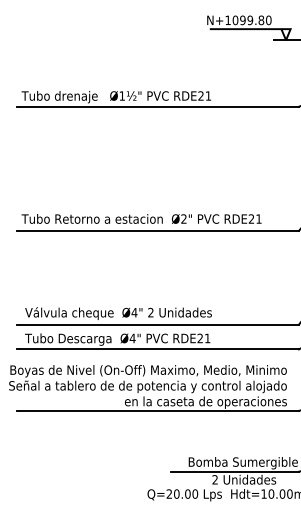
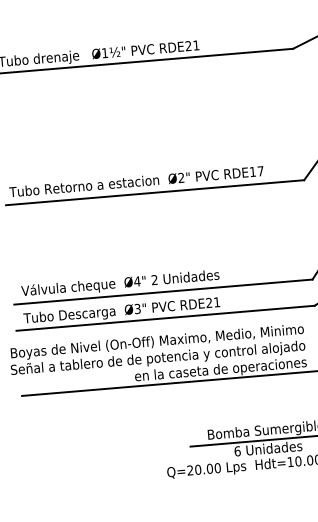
text: (254, 218) -> (255, 171), RDE21 -> RDE17
text: (132, 338) -> (137, 309), Ø4" -> Ø3"
text: (215, 479) -> (237, 450), 2 -> 6

